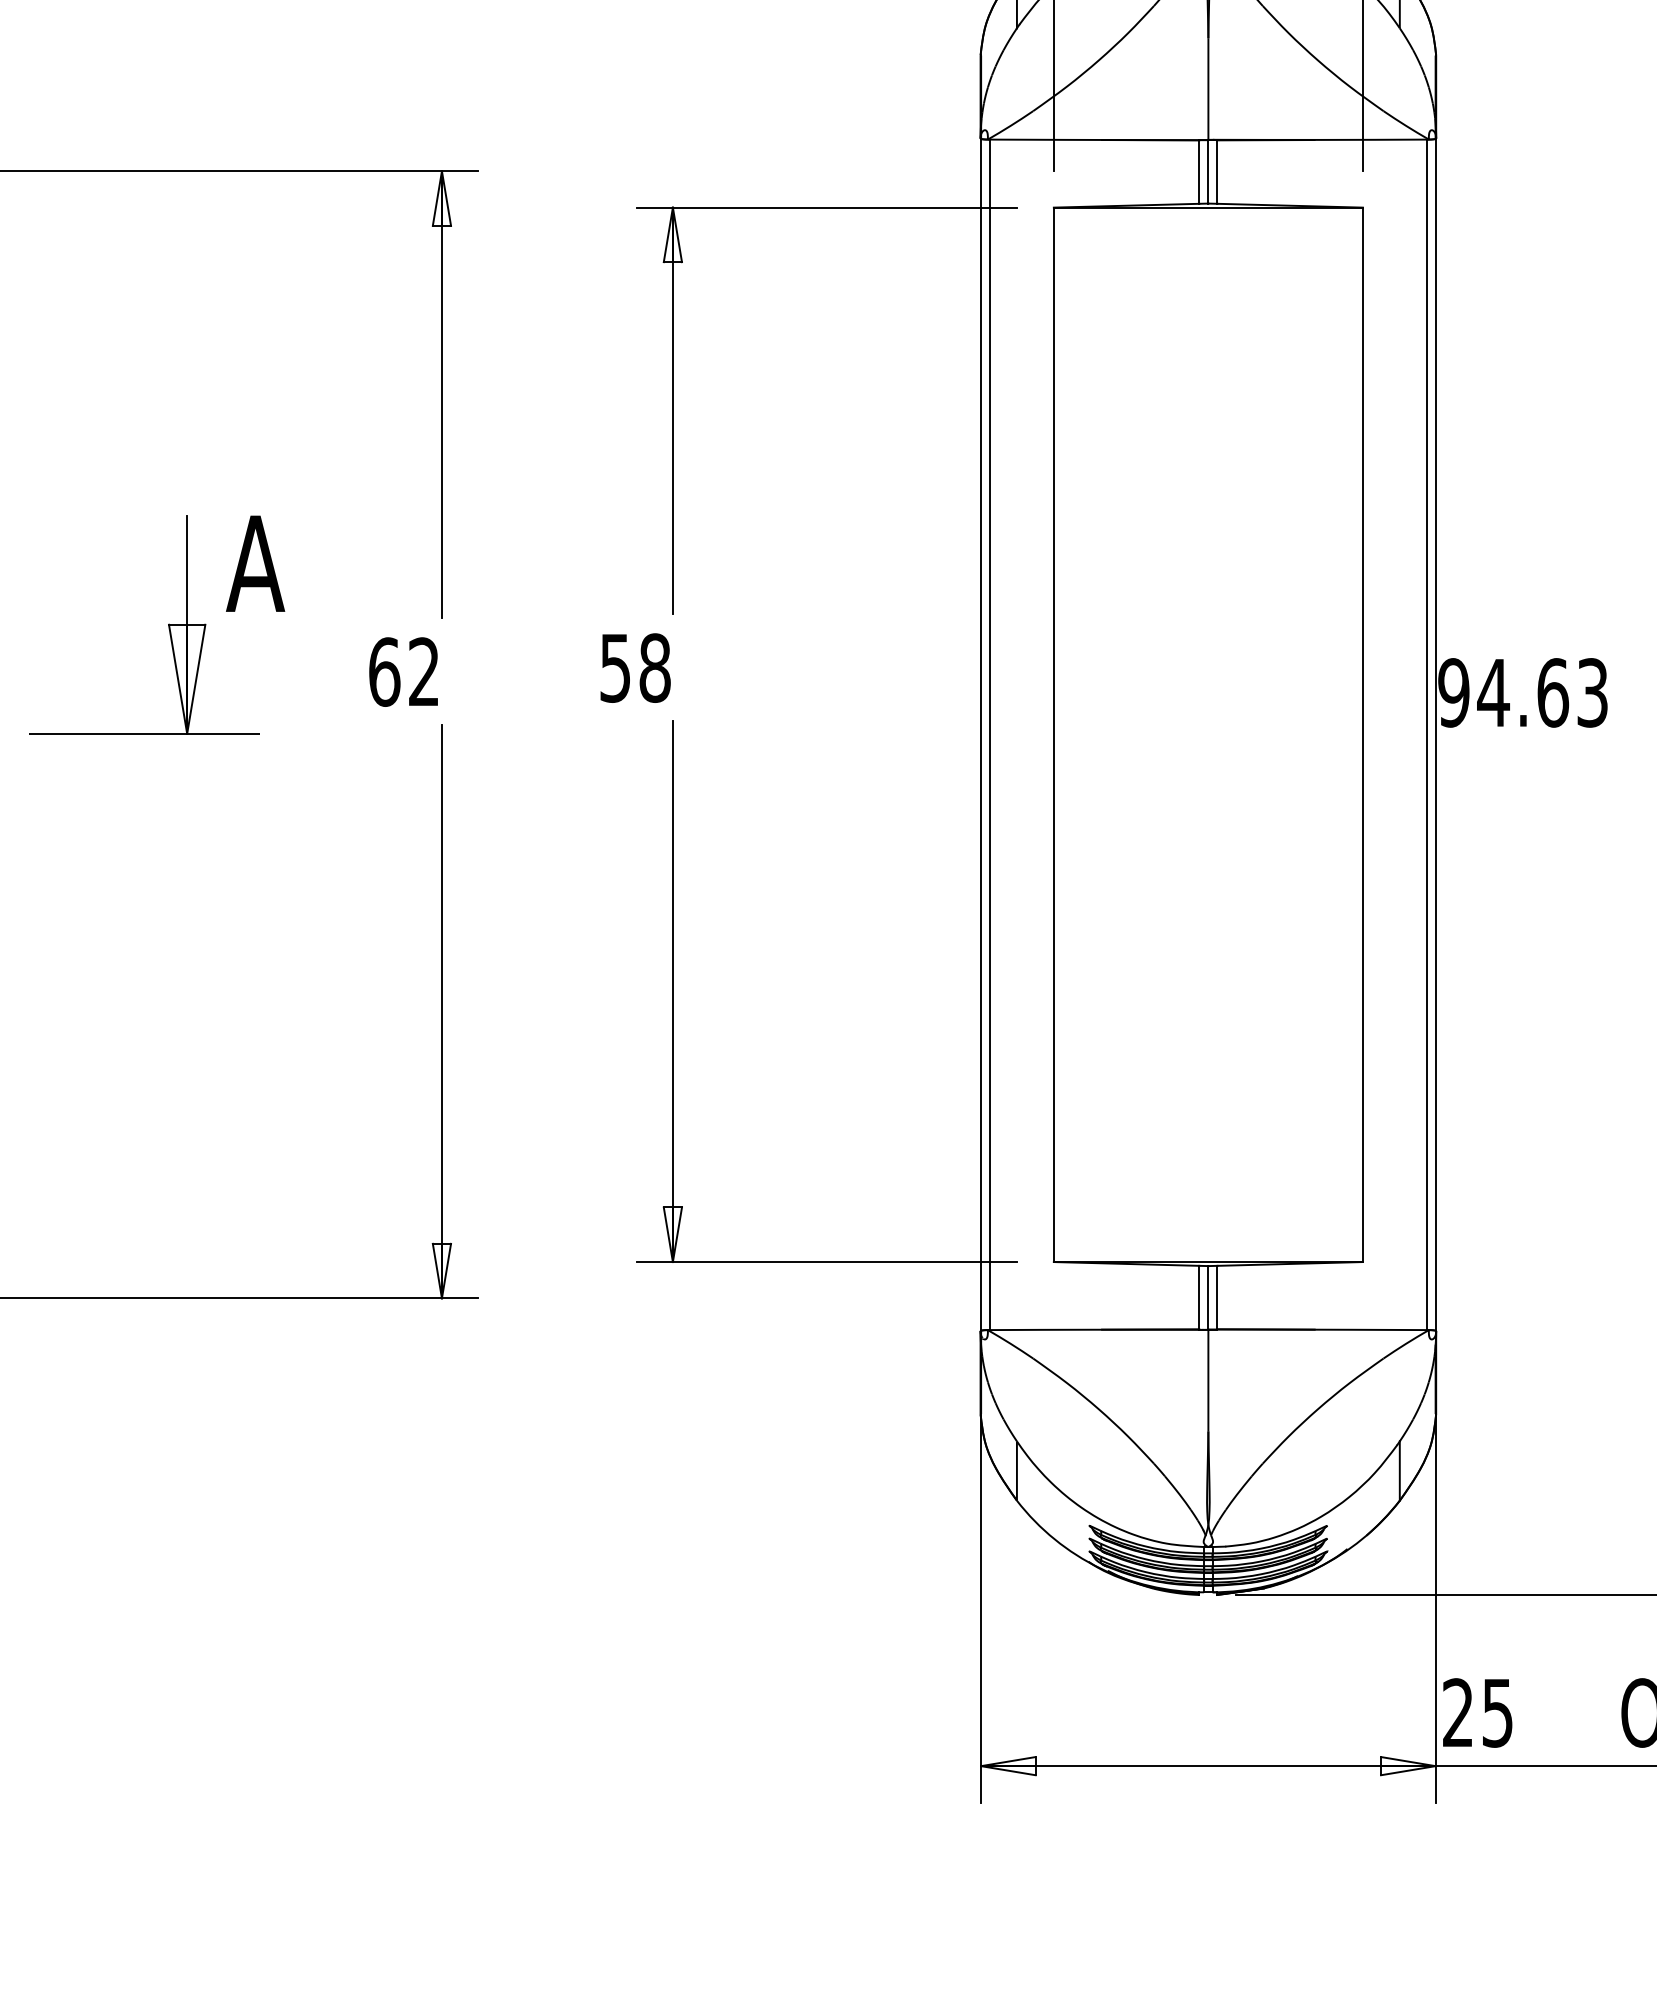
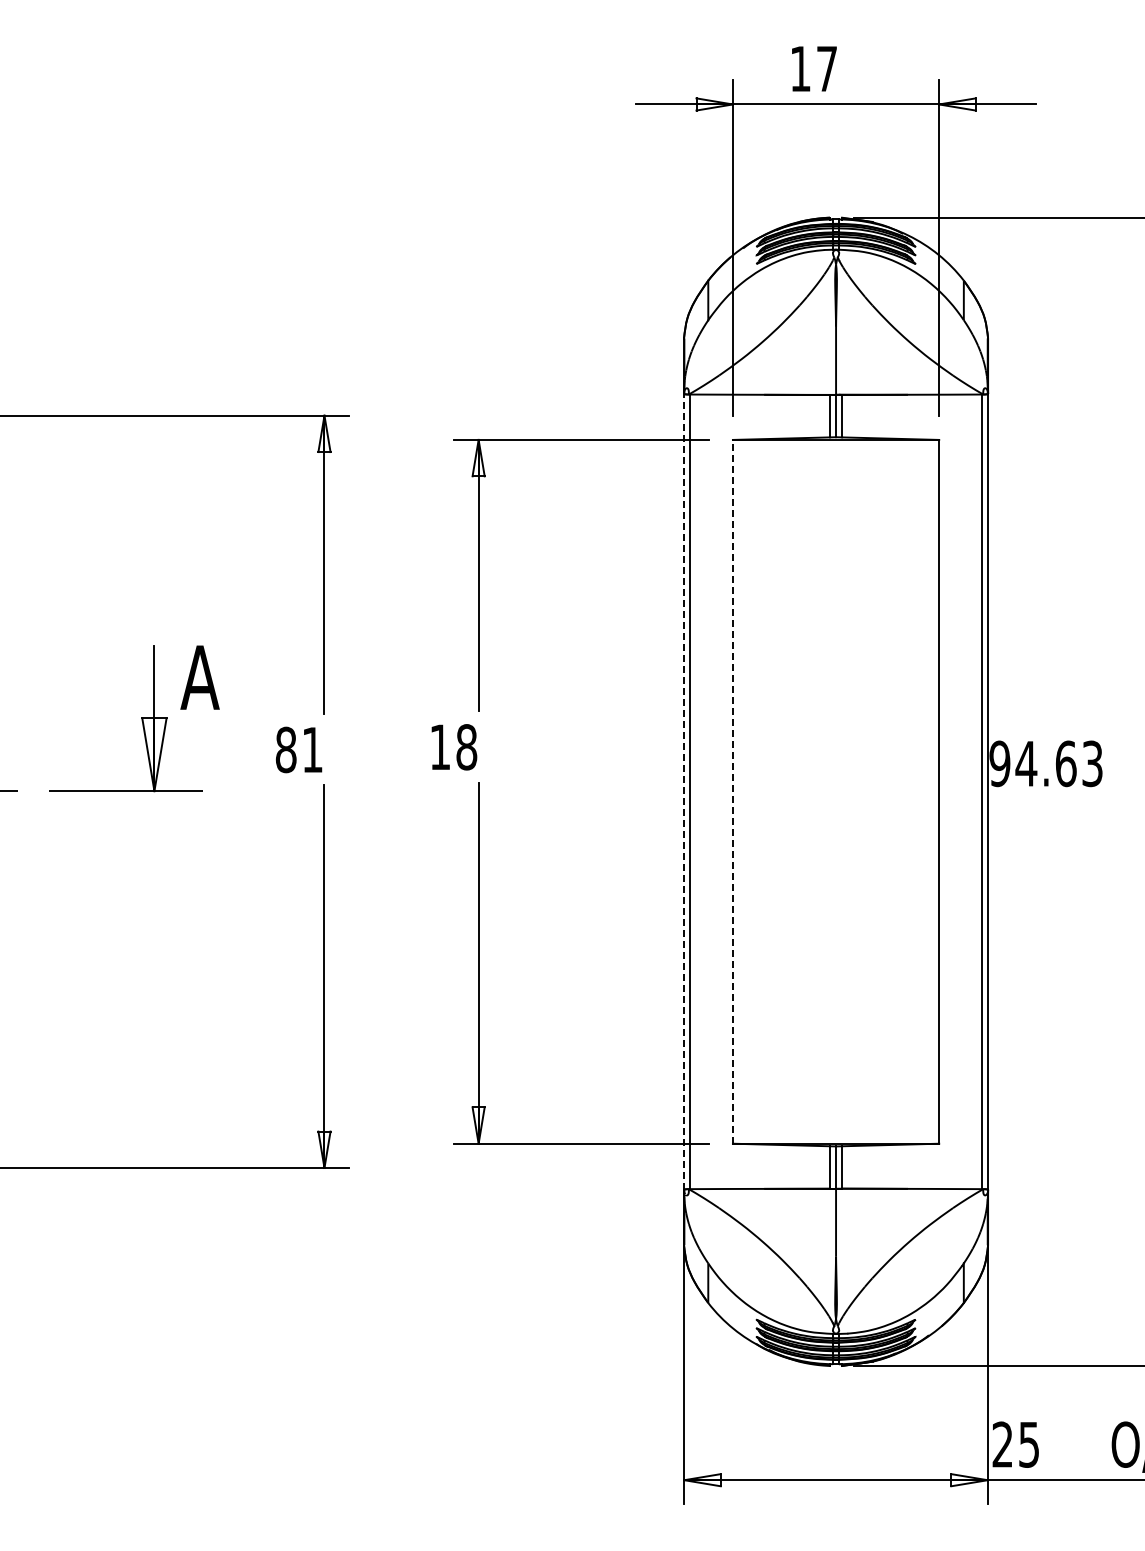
text: (614, 668) -> (439, 747), 58 -> 18
text: (403, 671) -> (298, 749), 62 -> 81
line: (981, 734) -> (684, 791), solid -> dashed
line: (1053, 734) -> (732, 791), solid -> dashed

